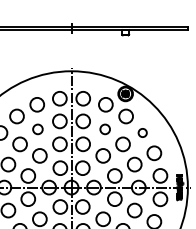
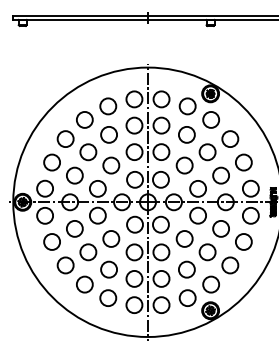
circle: (37, 129) -> (108, 134), size x1.43
circle: (104, 129) -> (186, 134), size x1.43
circle: (142, 132) -> (230, 138), size x1.67

